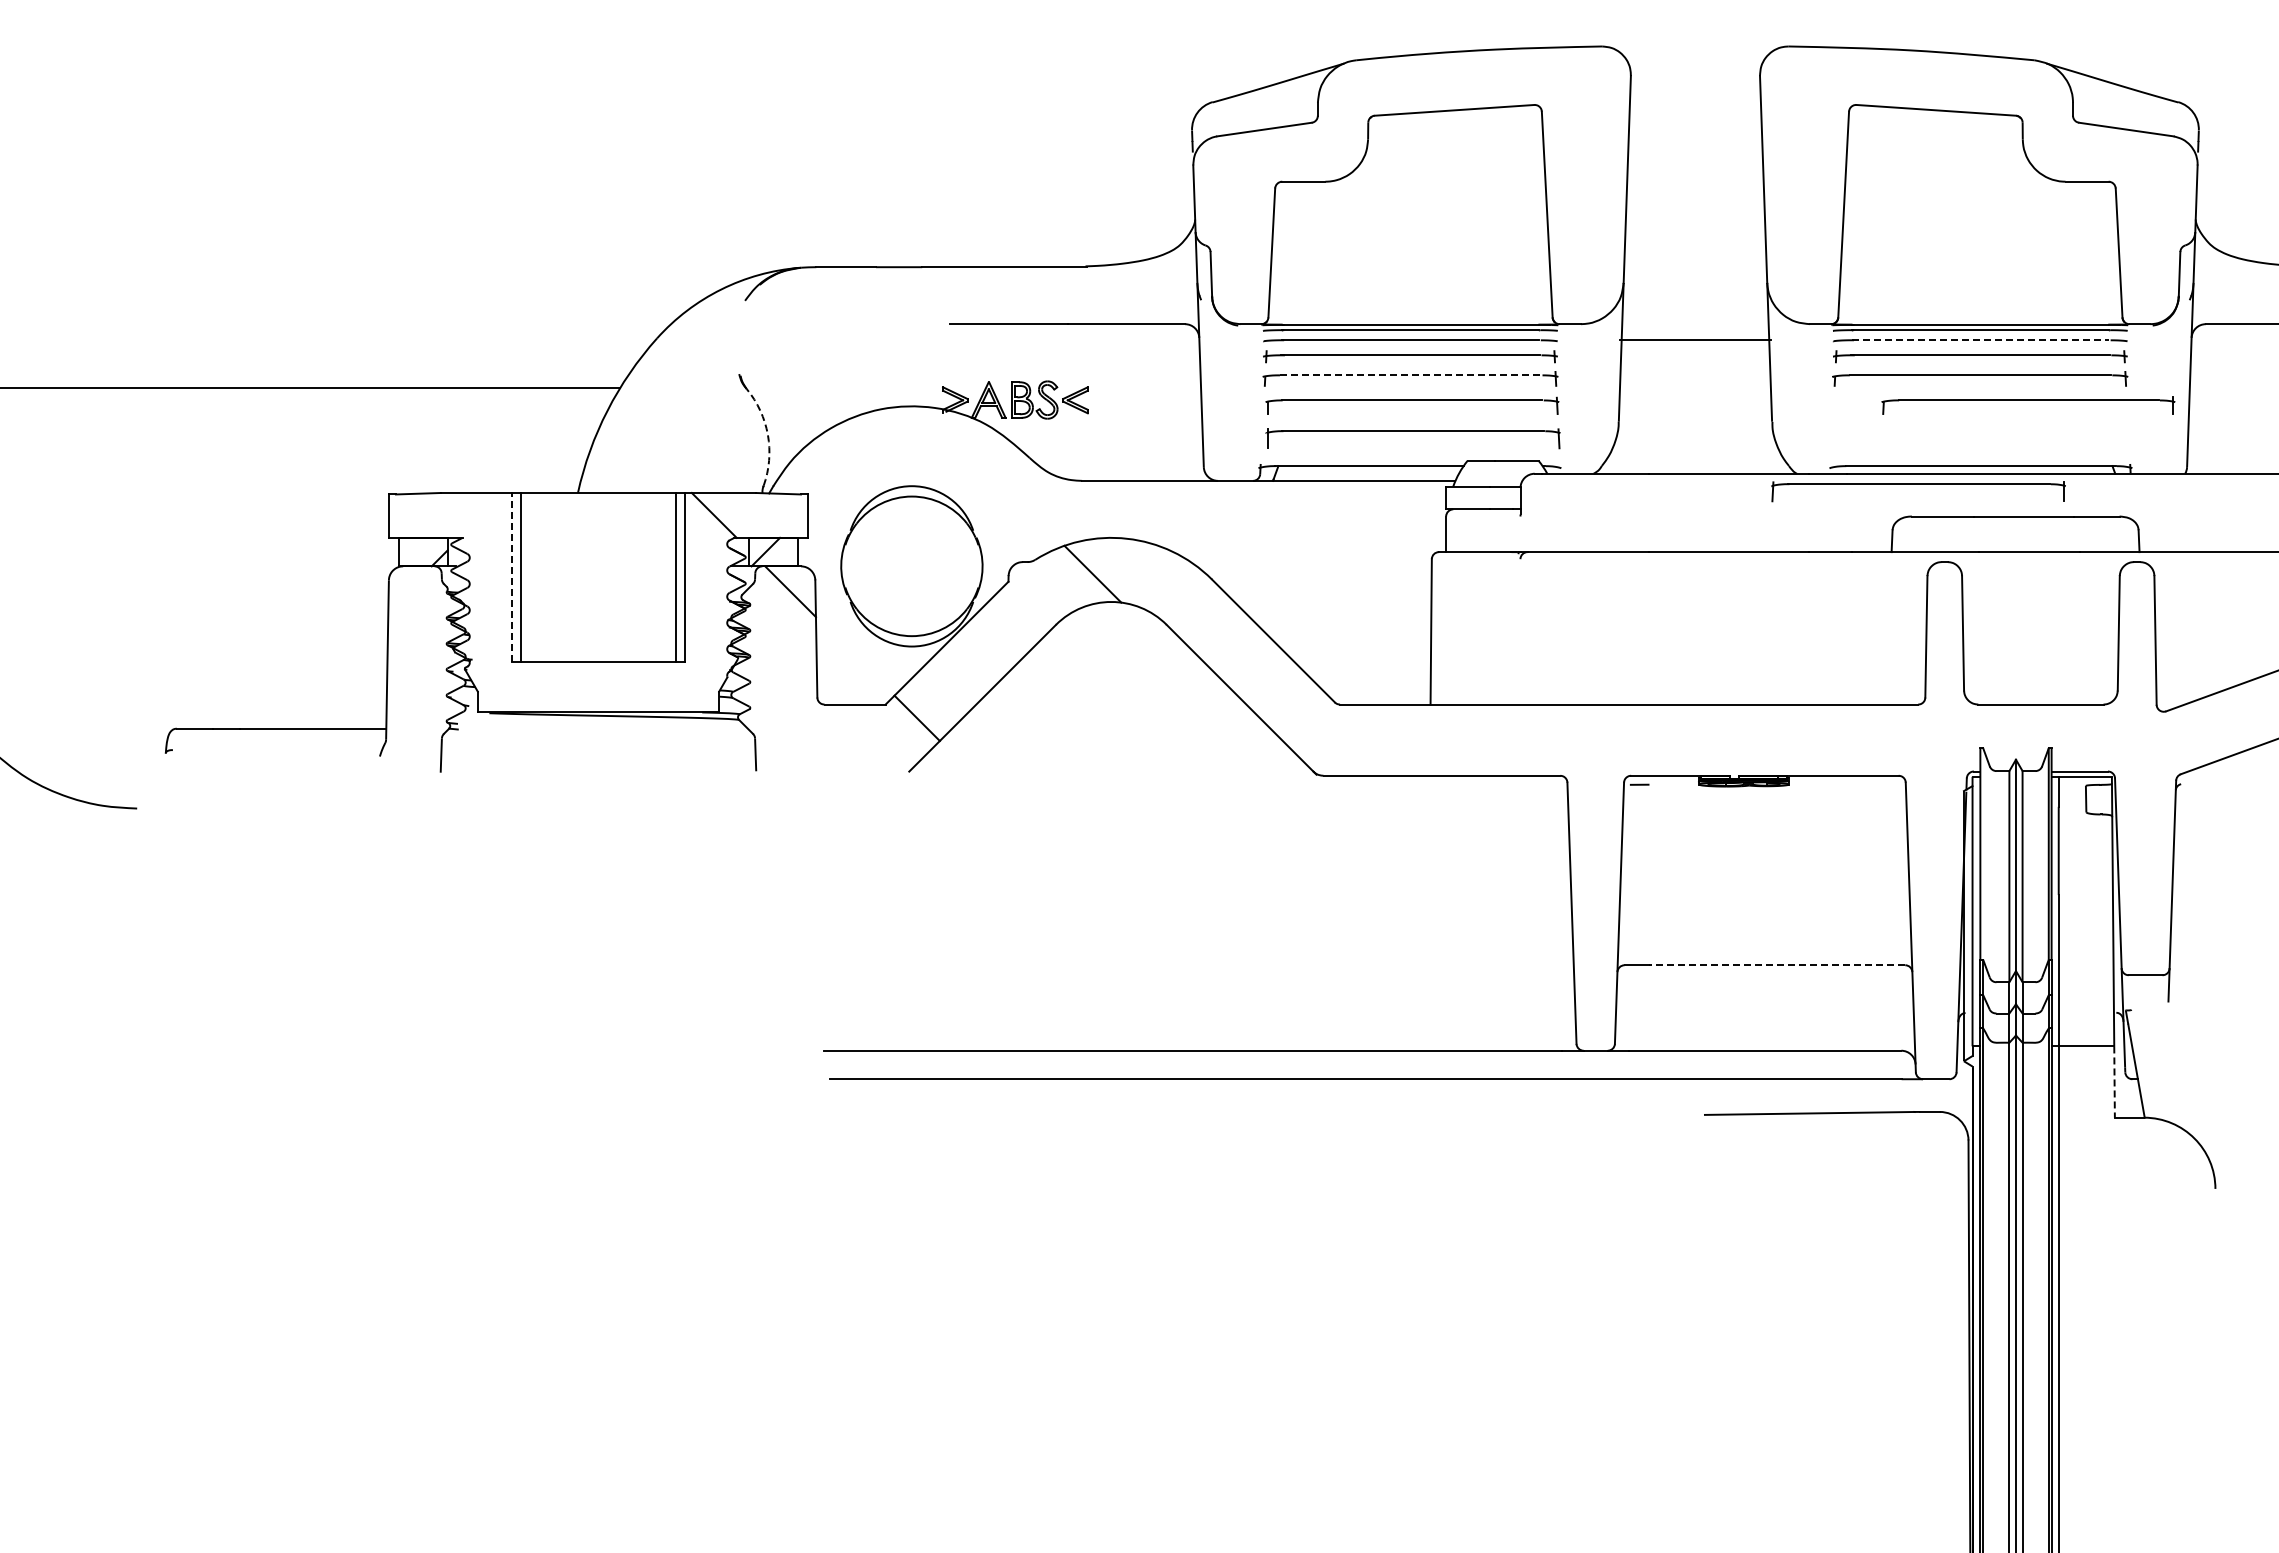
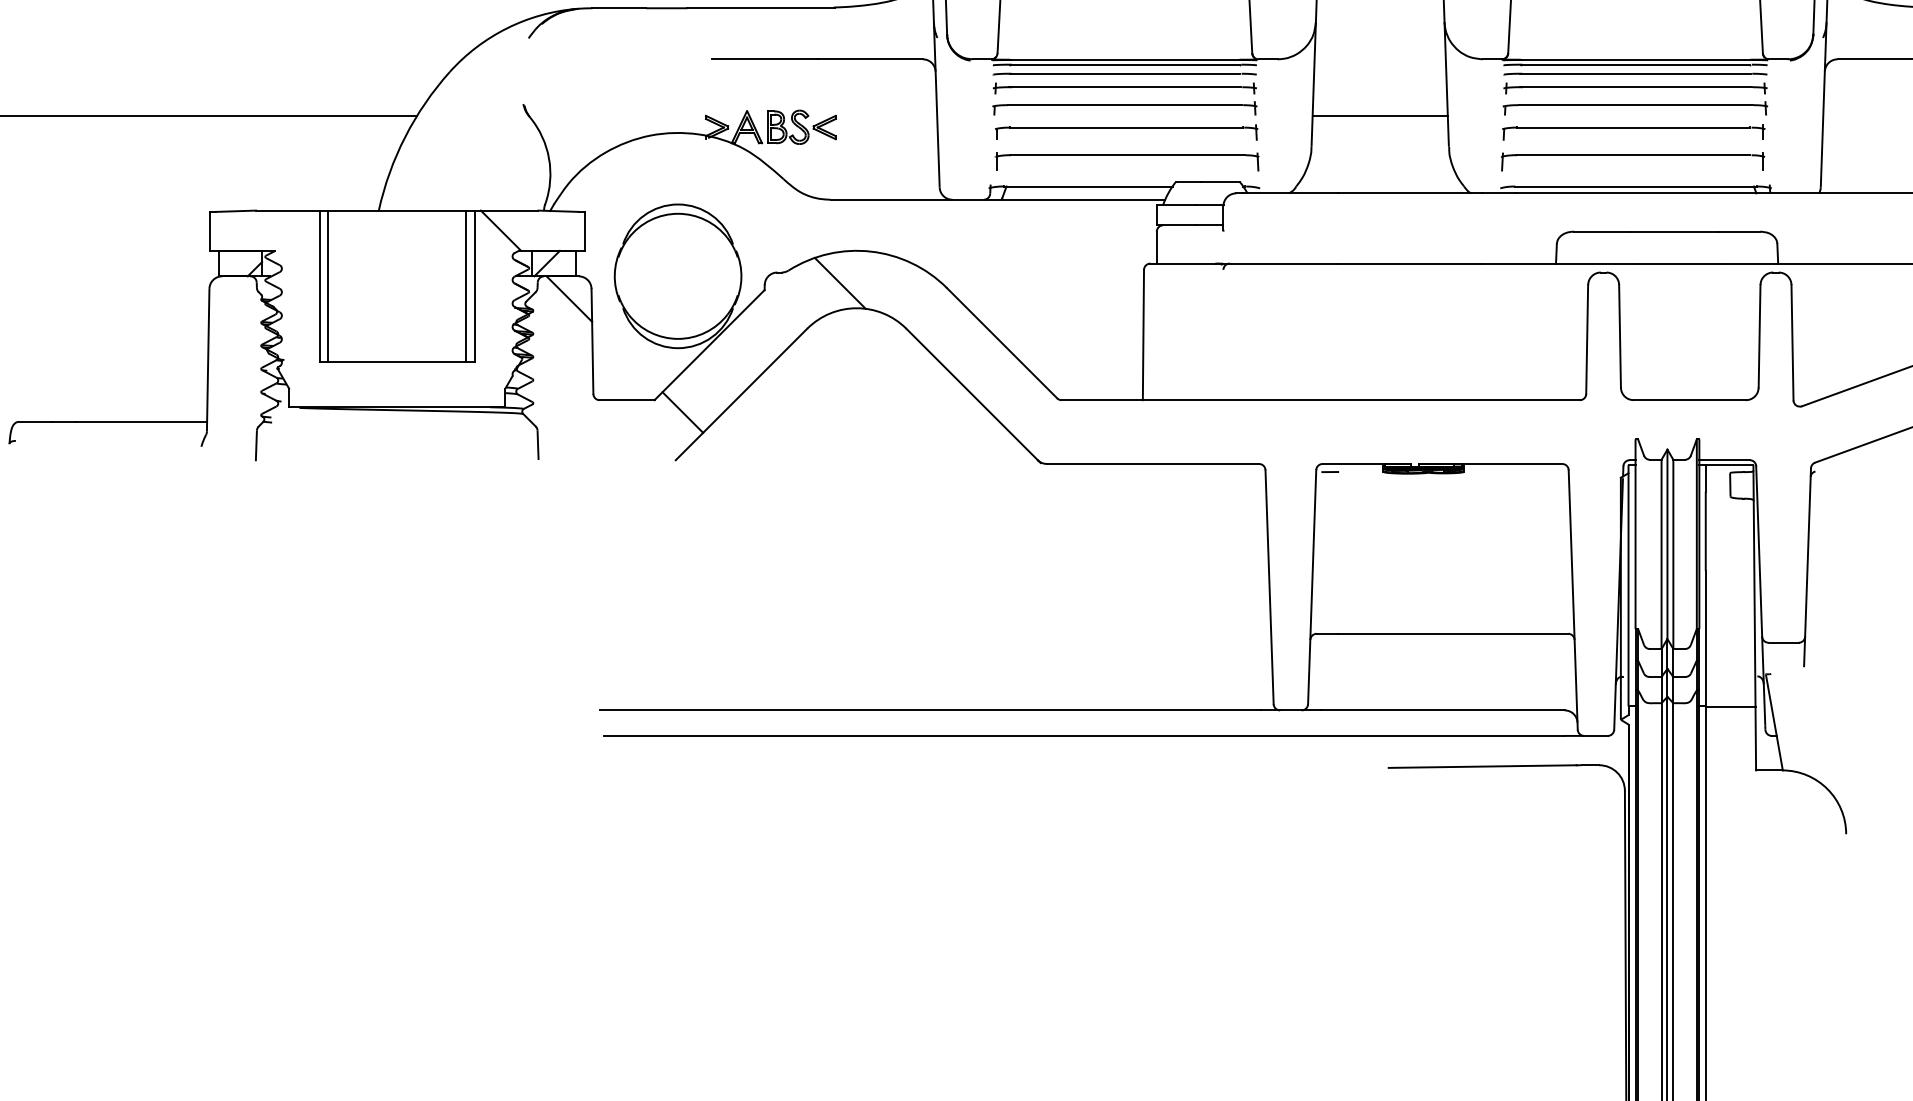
line: (1695, 339) -> (1380, 116), moved
line: (1980, 340) -> (1635, 73), dashed -> solid
line: (1410, 375) -> (1124, 105), dashed -> solid
part: (2028, 405) -> (1633, 132), moved
arc: (767, 435) -> (548, 159), dashed -> solid
part: (1918, 484) -> (1632, 155), moved
line: (511, 577) -> (319, 286), dashed -> solid
line: (1776, 965) -> (1452, 634), dashed -> solid
line: (2114, 1082) -> (1755, 738), dashed -> solid

